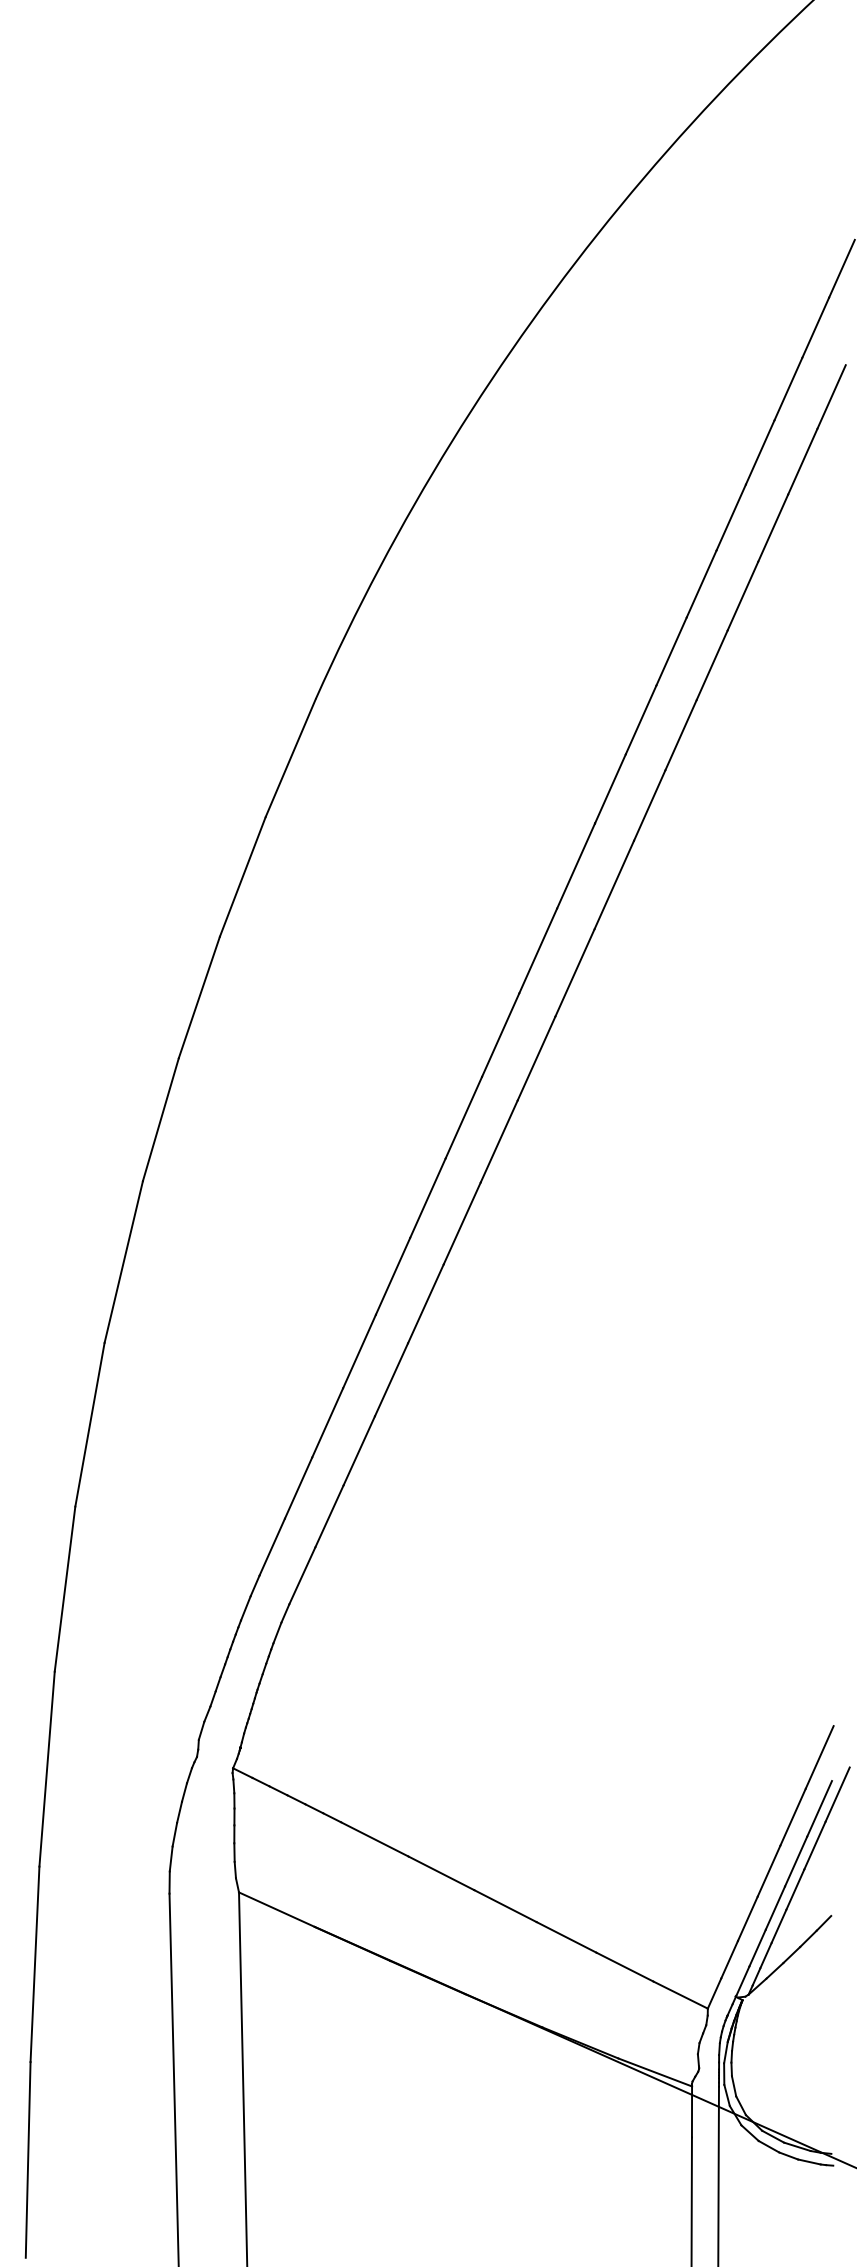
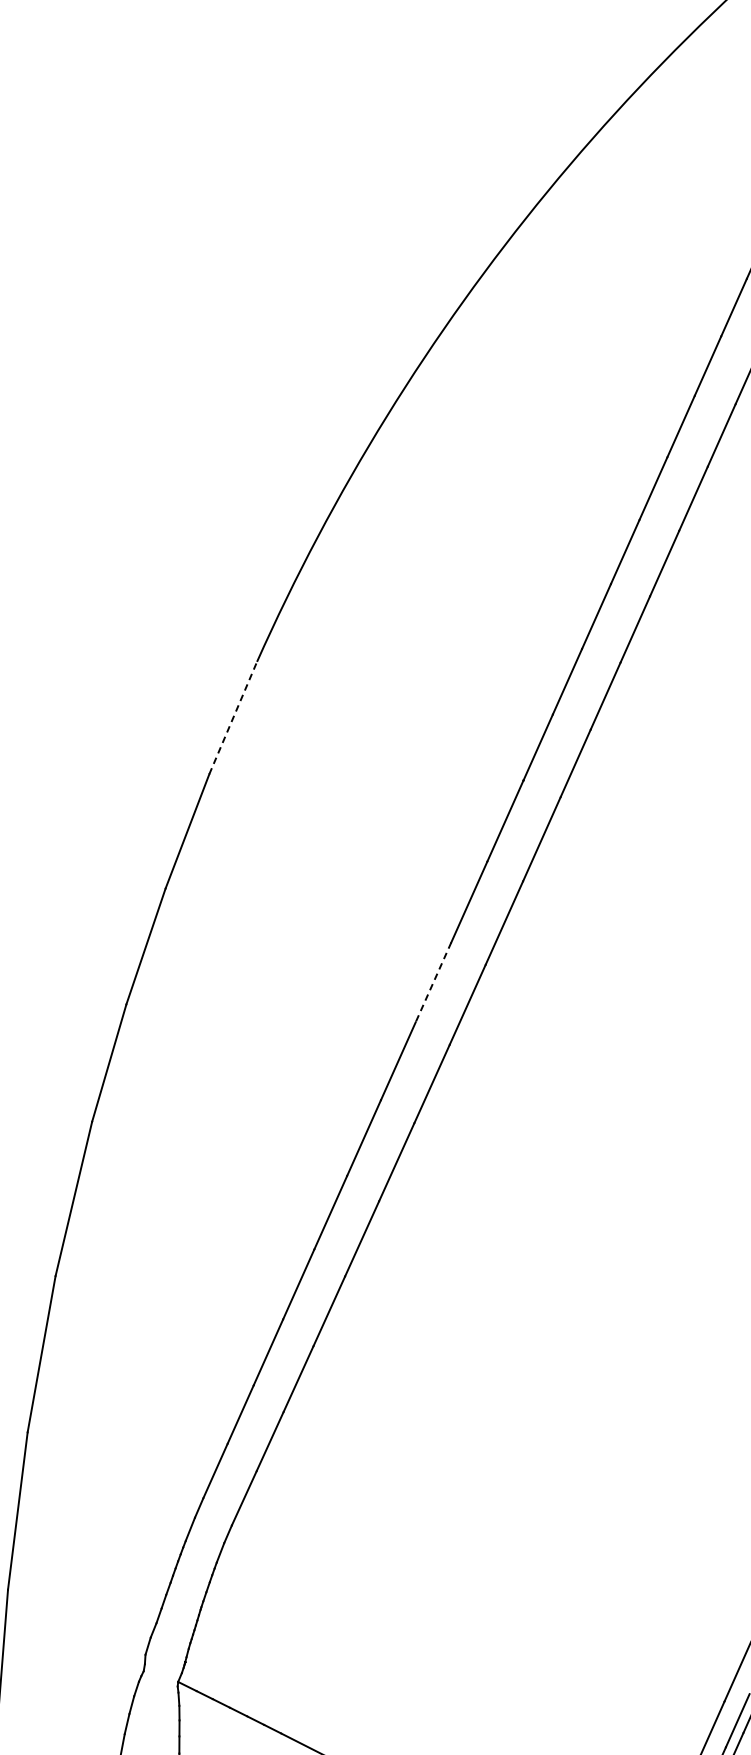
line: (290, 757) -> (232, 717), solid -> dashed
line: (500, 1035) -> (433, 982), solid -> dashed

